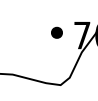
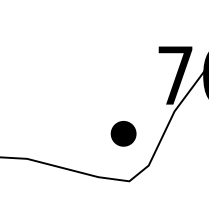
part: (56, 32) -> (122, 133), moved

